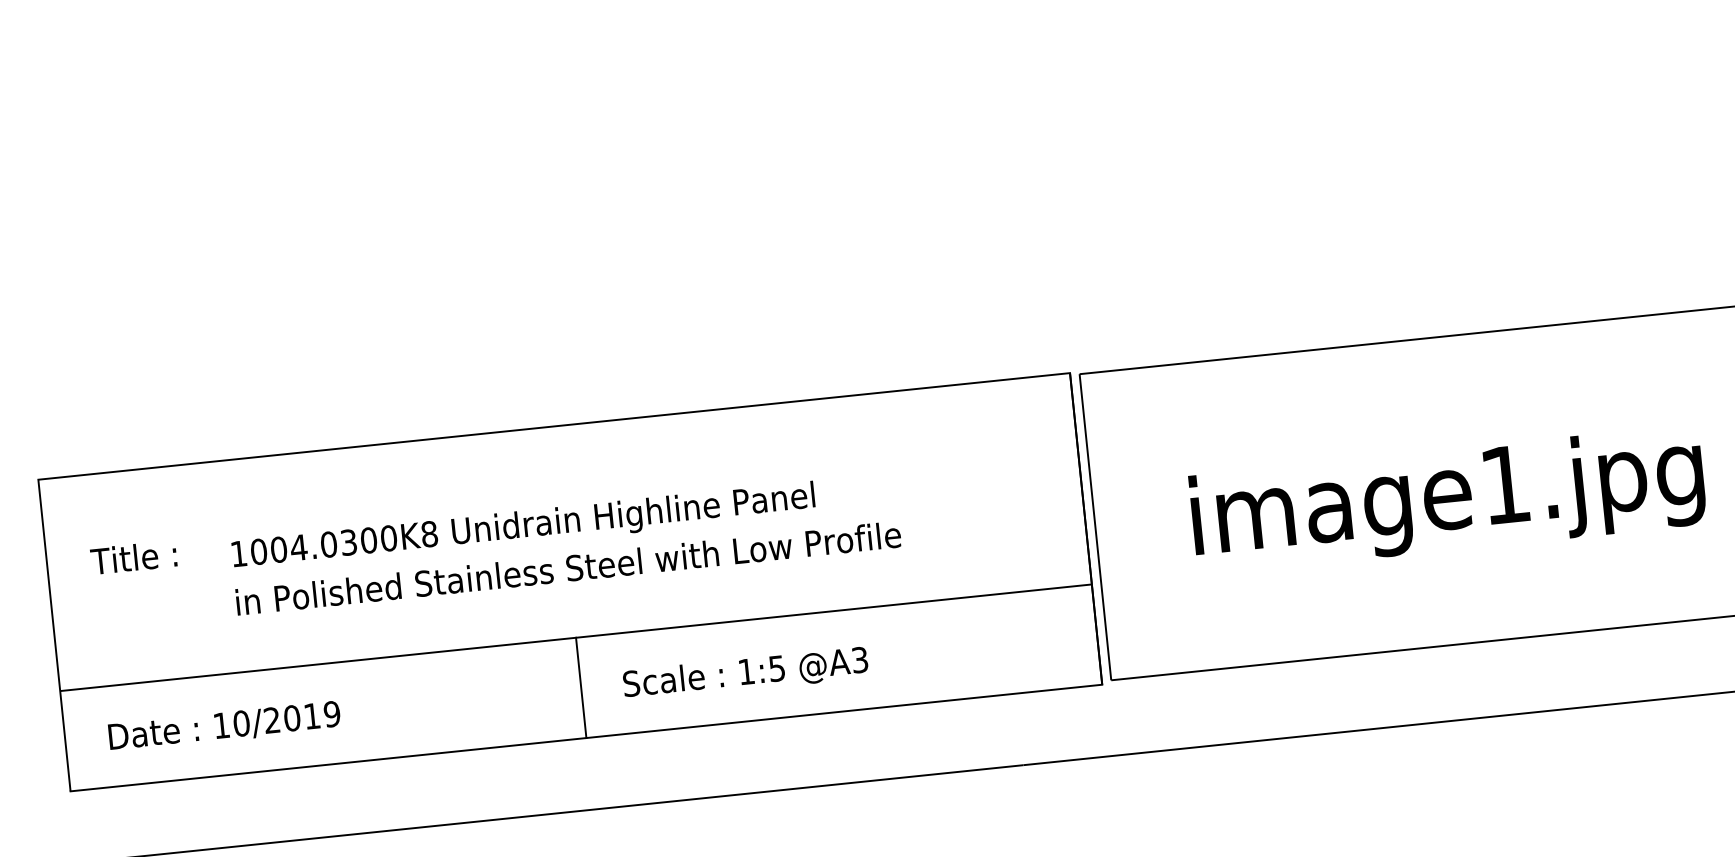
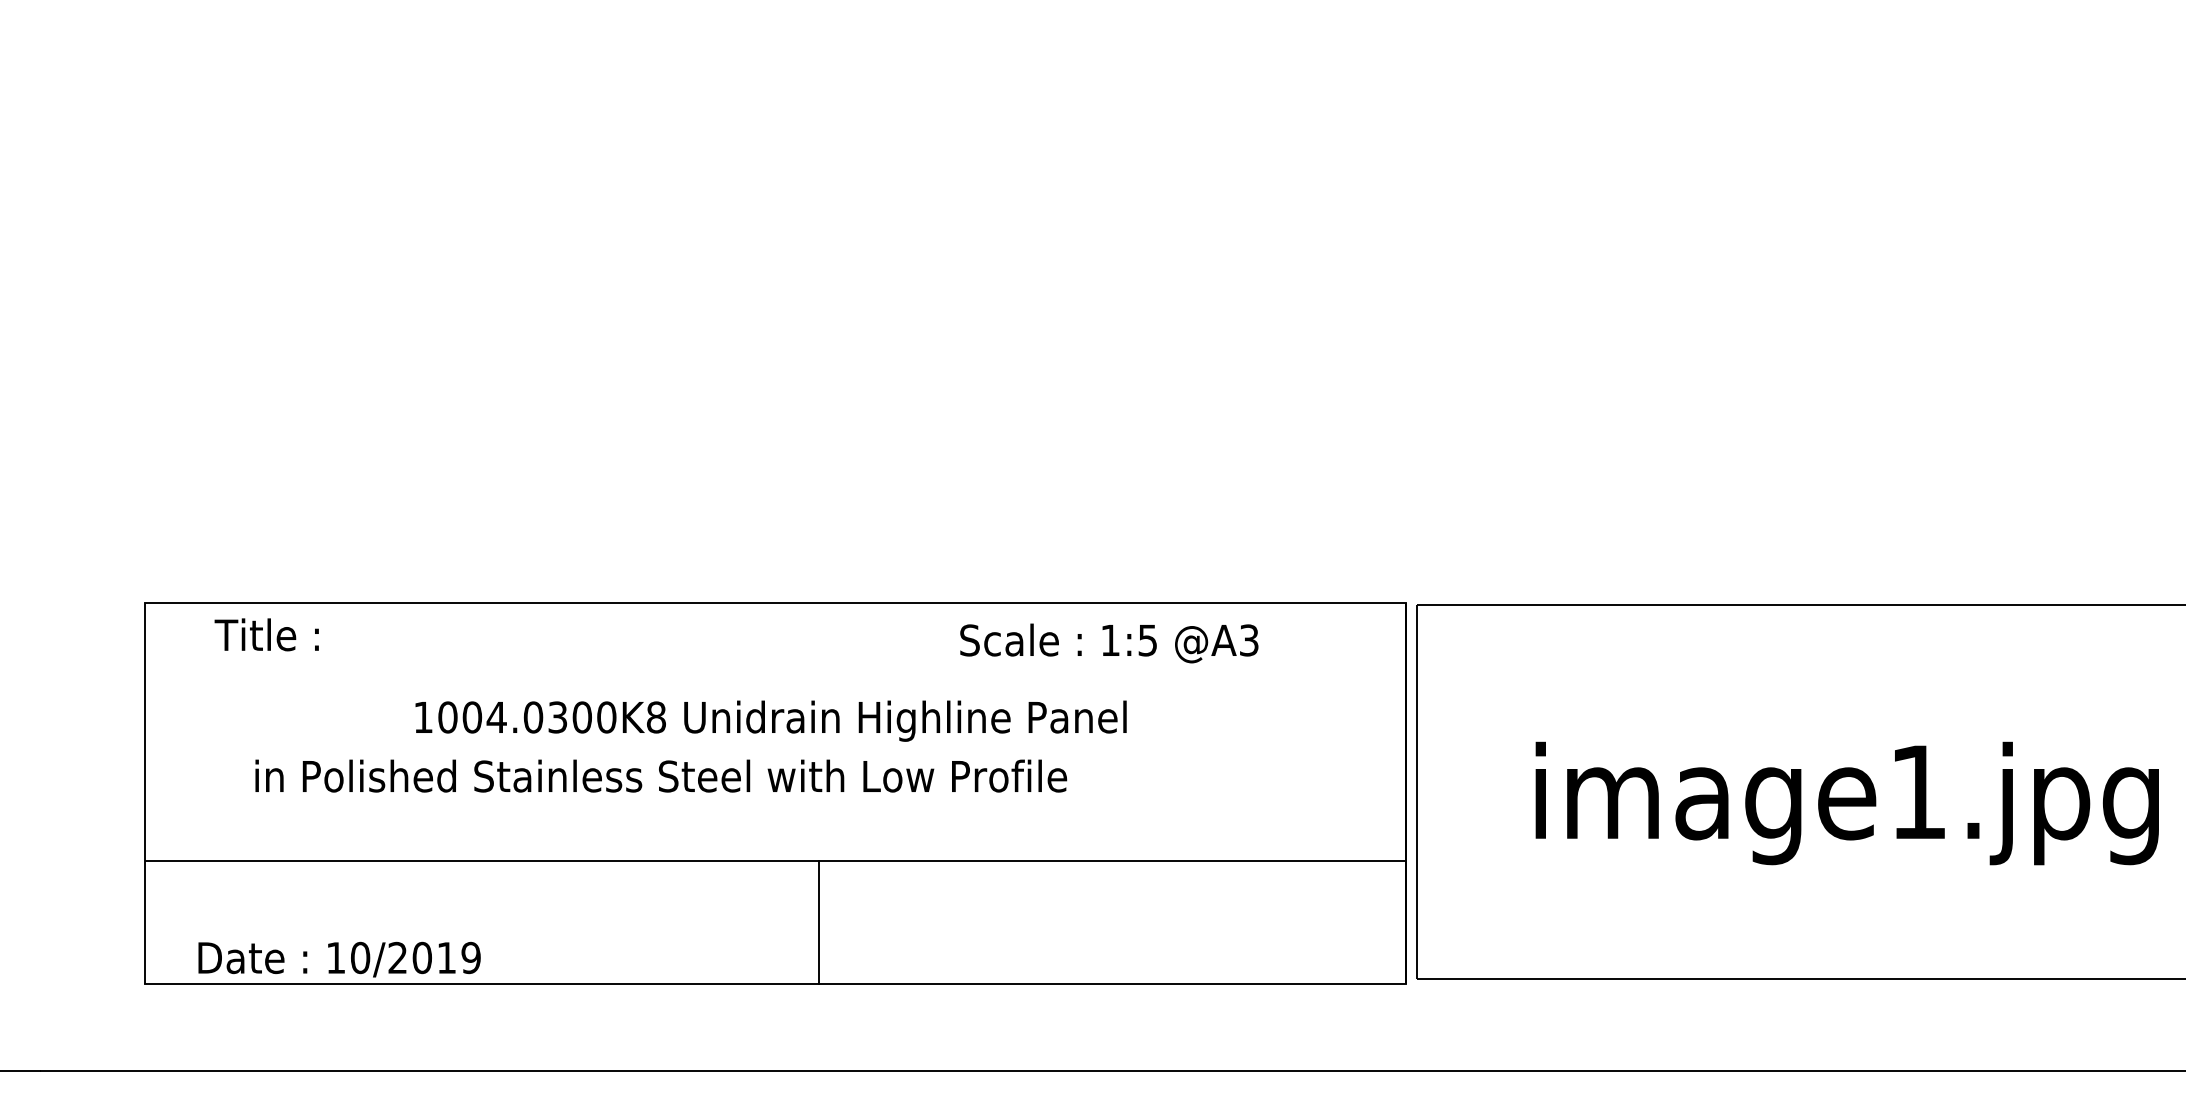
text: (523, 527) -> (770, 720), moved
text: (133, 557) -> (266, 634), moved
text: (568, 567) -> (661, 775), moved
text: (745, 674) -> (1109, 643), moved
line: (581, 687) -> (818, 921), moved
text: (224, 726) -> (339, 959), moved

